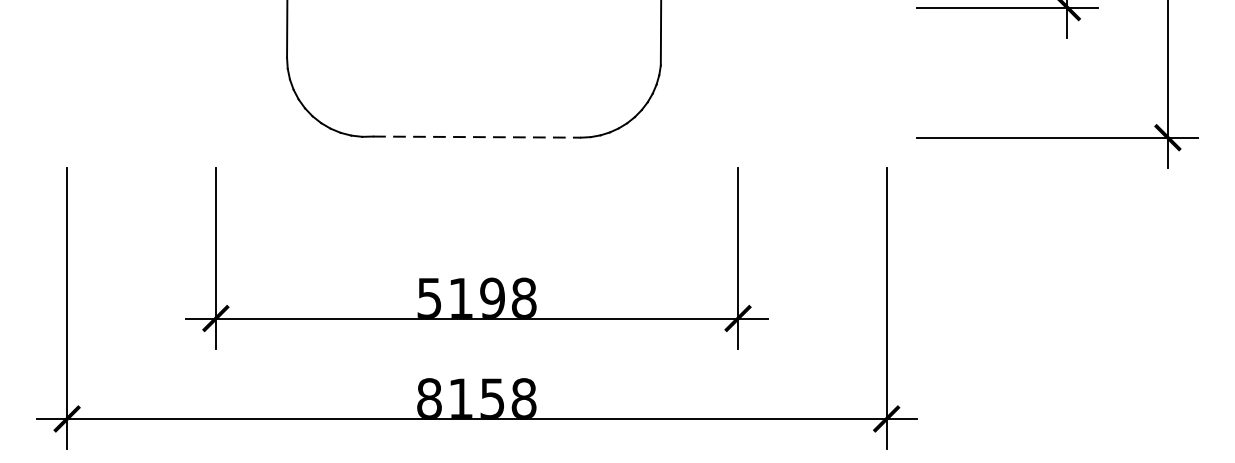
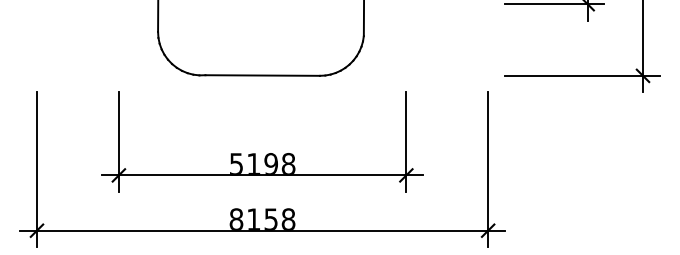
line: (478, 137) -> (263, 75), dashed -> solid

